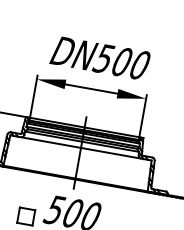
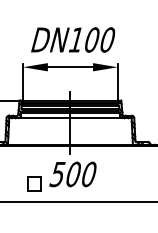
text: (103, 58) -> (75, 39), DN500 -> DN100

